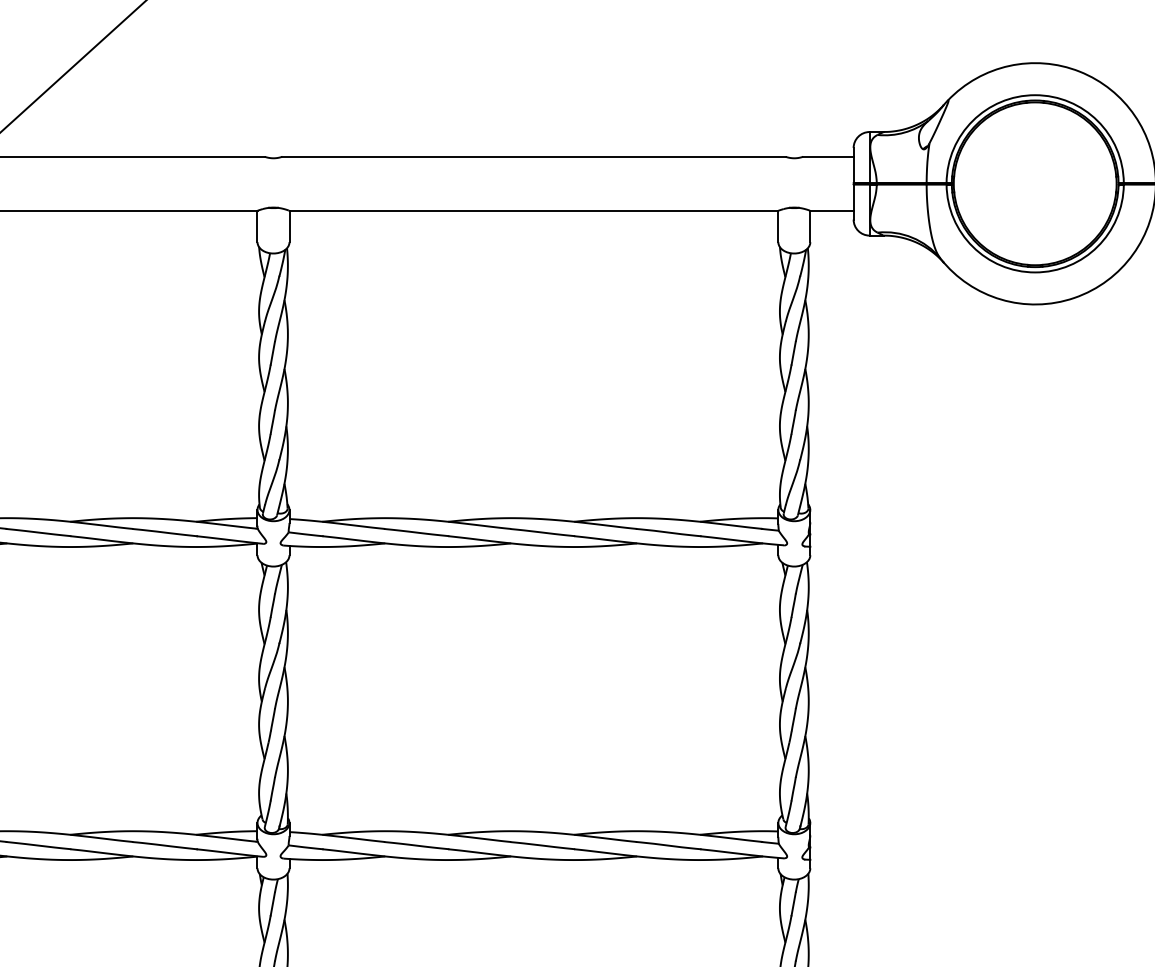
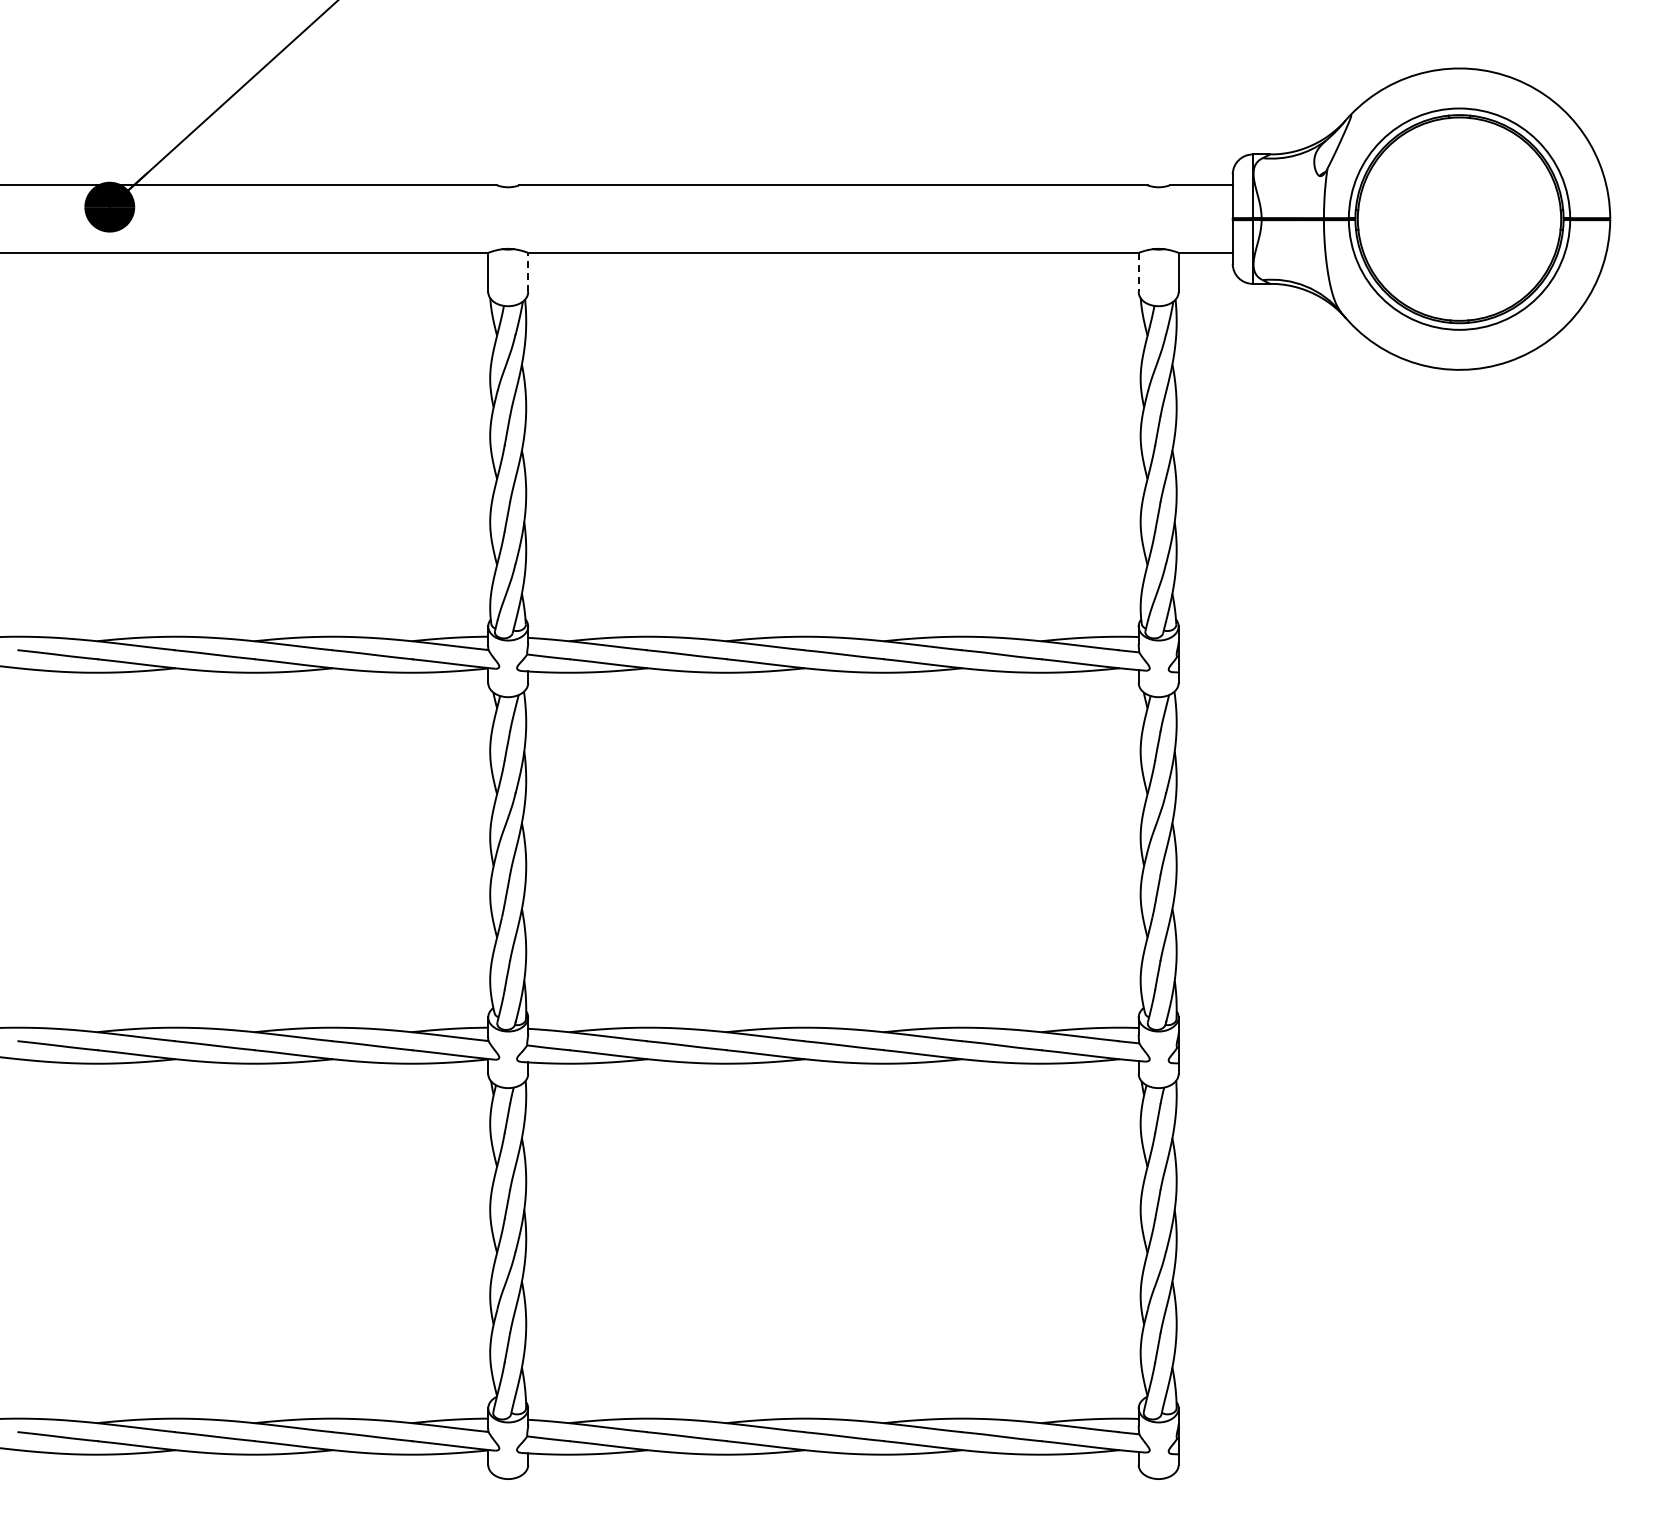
line: (289, 226) -> (528, 272), solid -> dashed
line: (778, 226) -> (1138, 272), solid -> dashed

